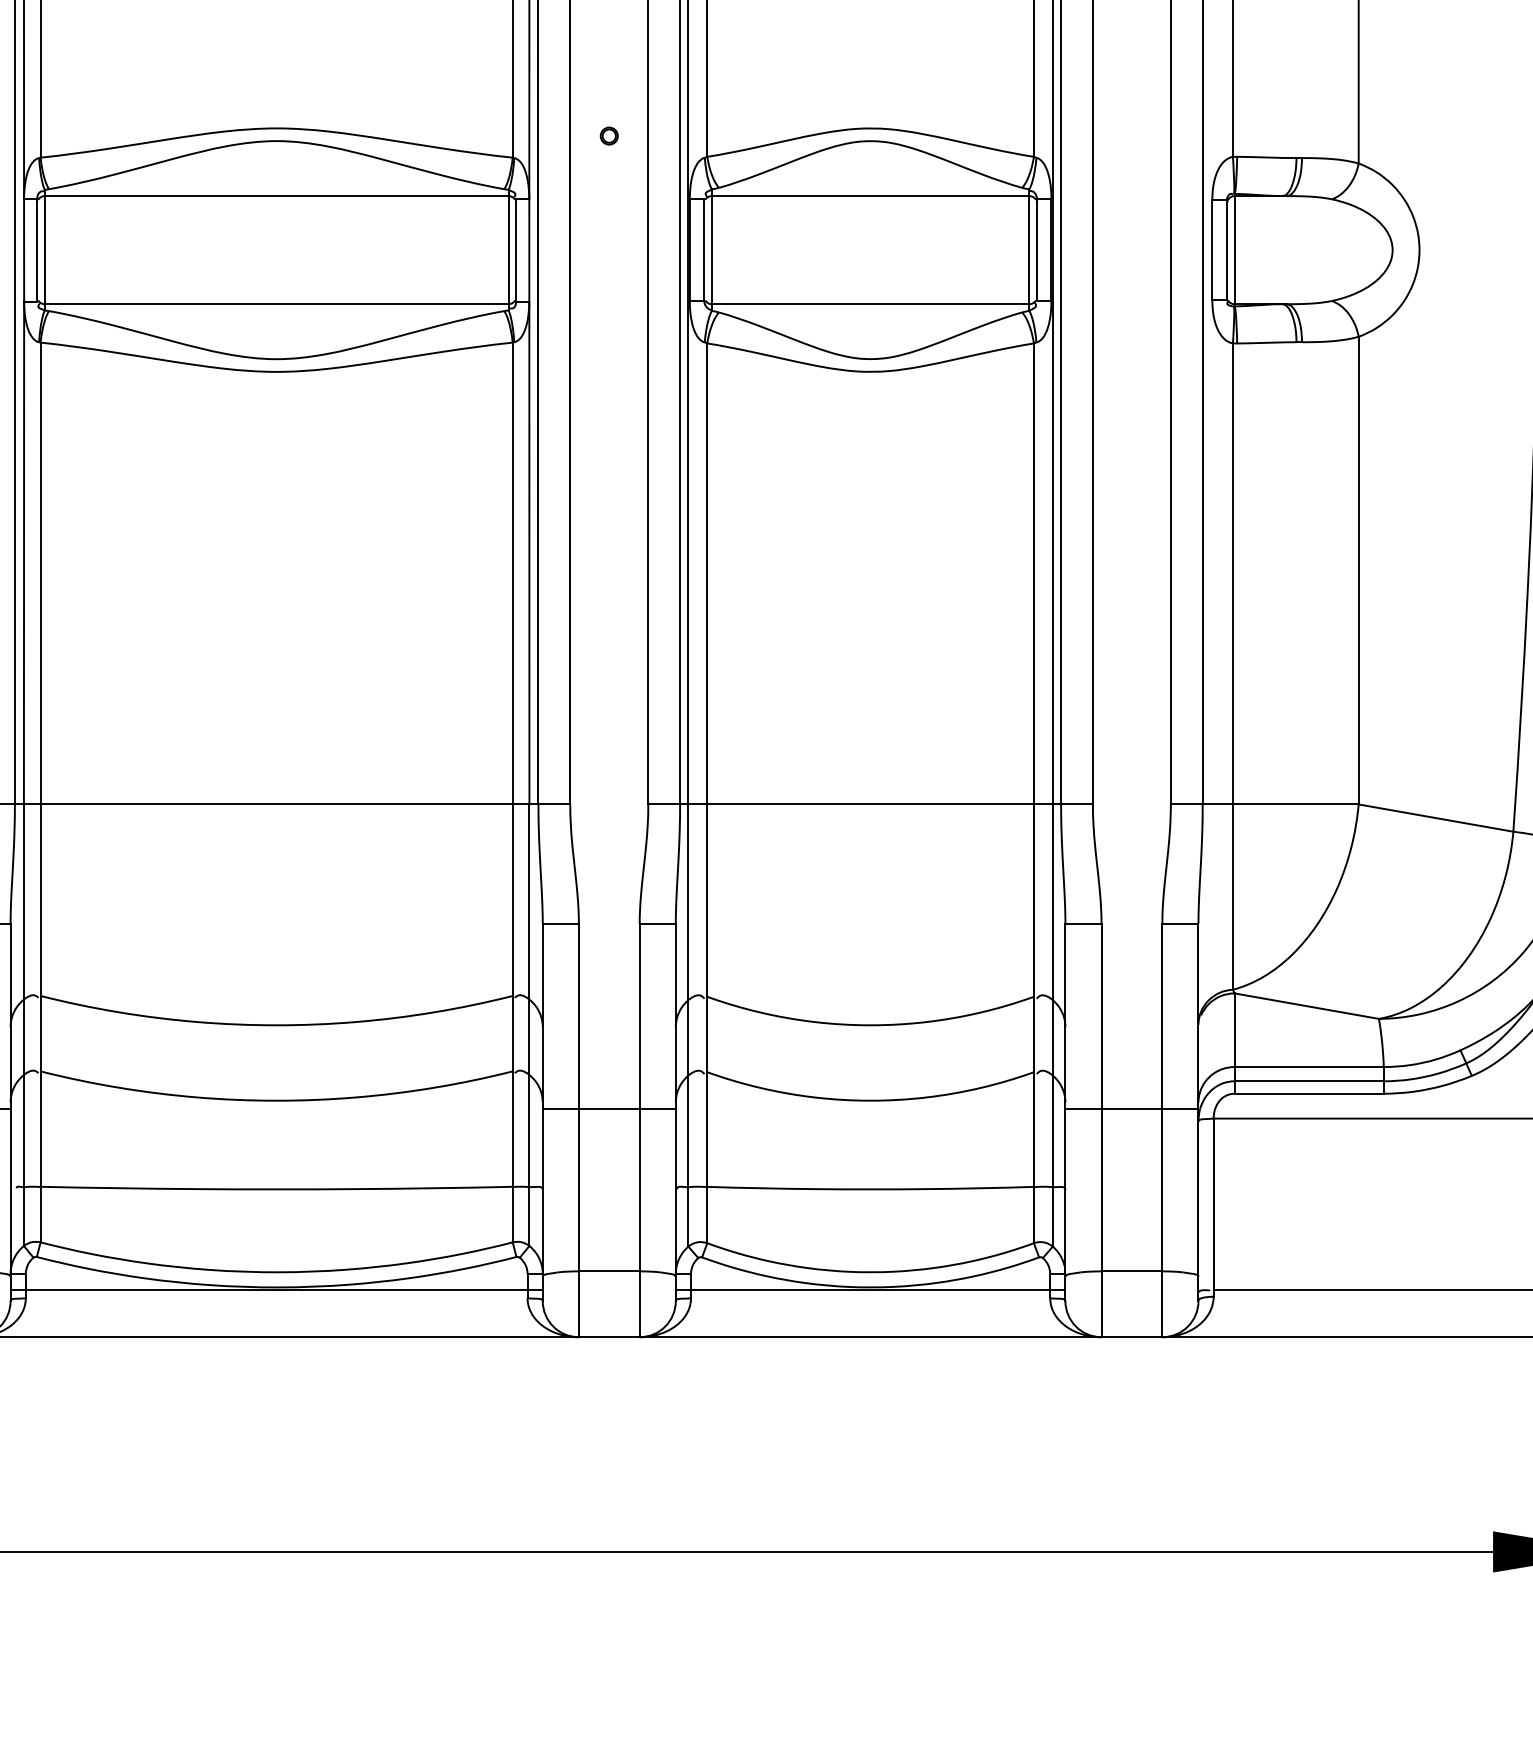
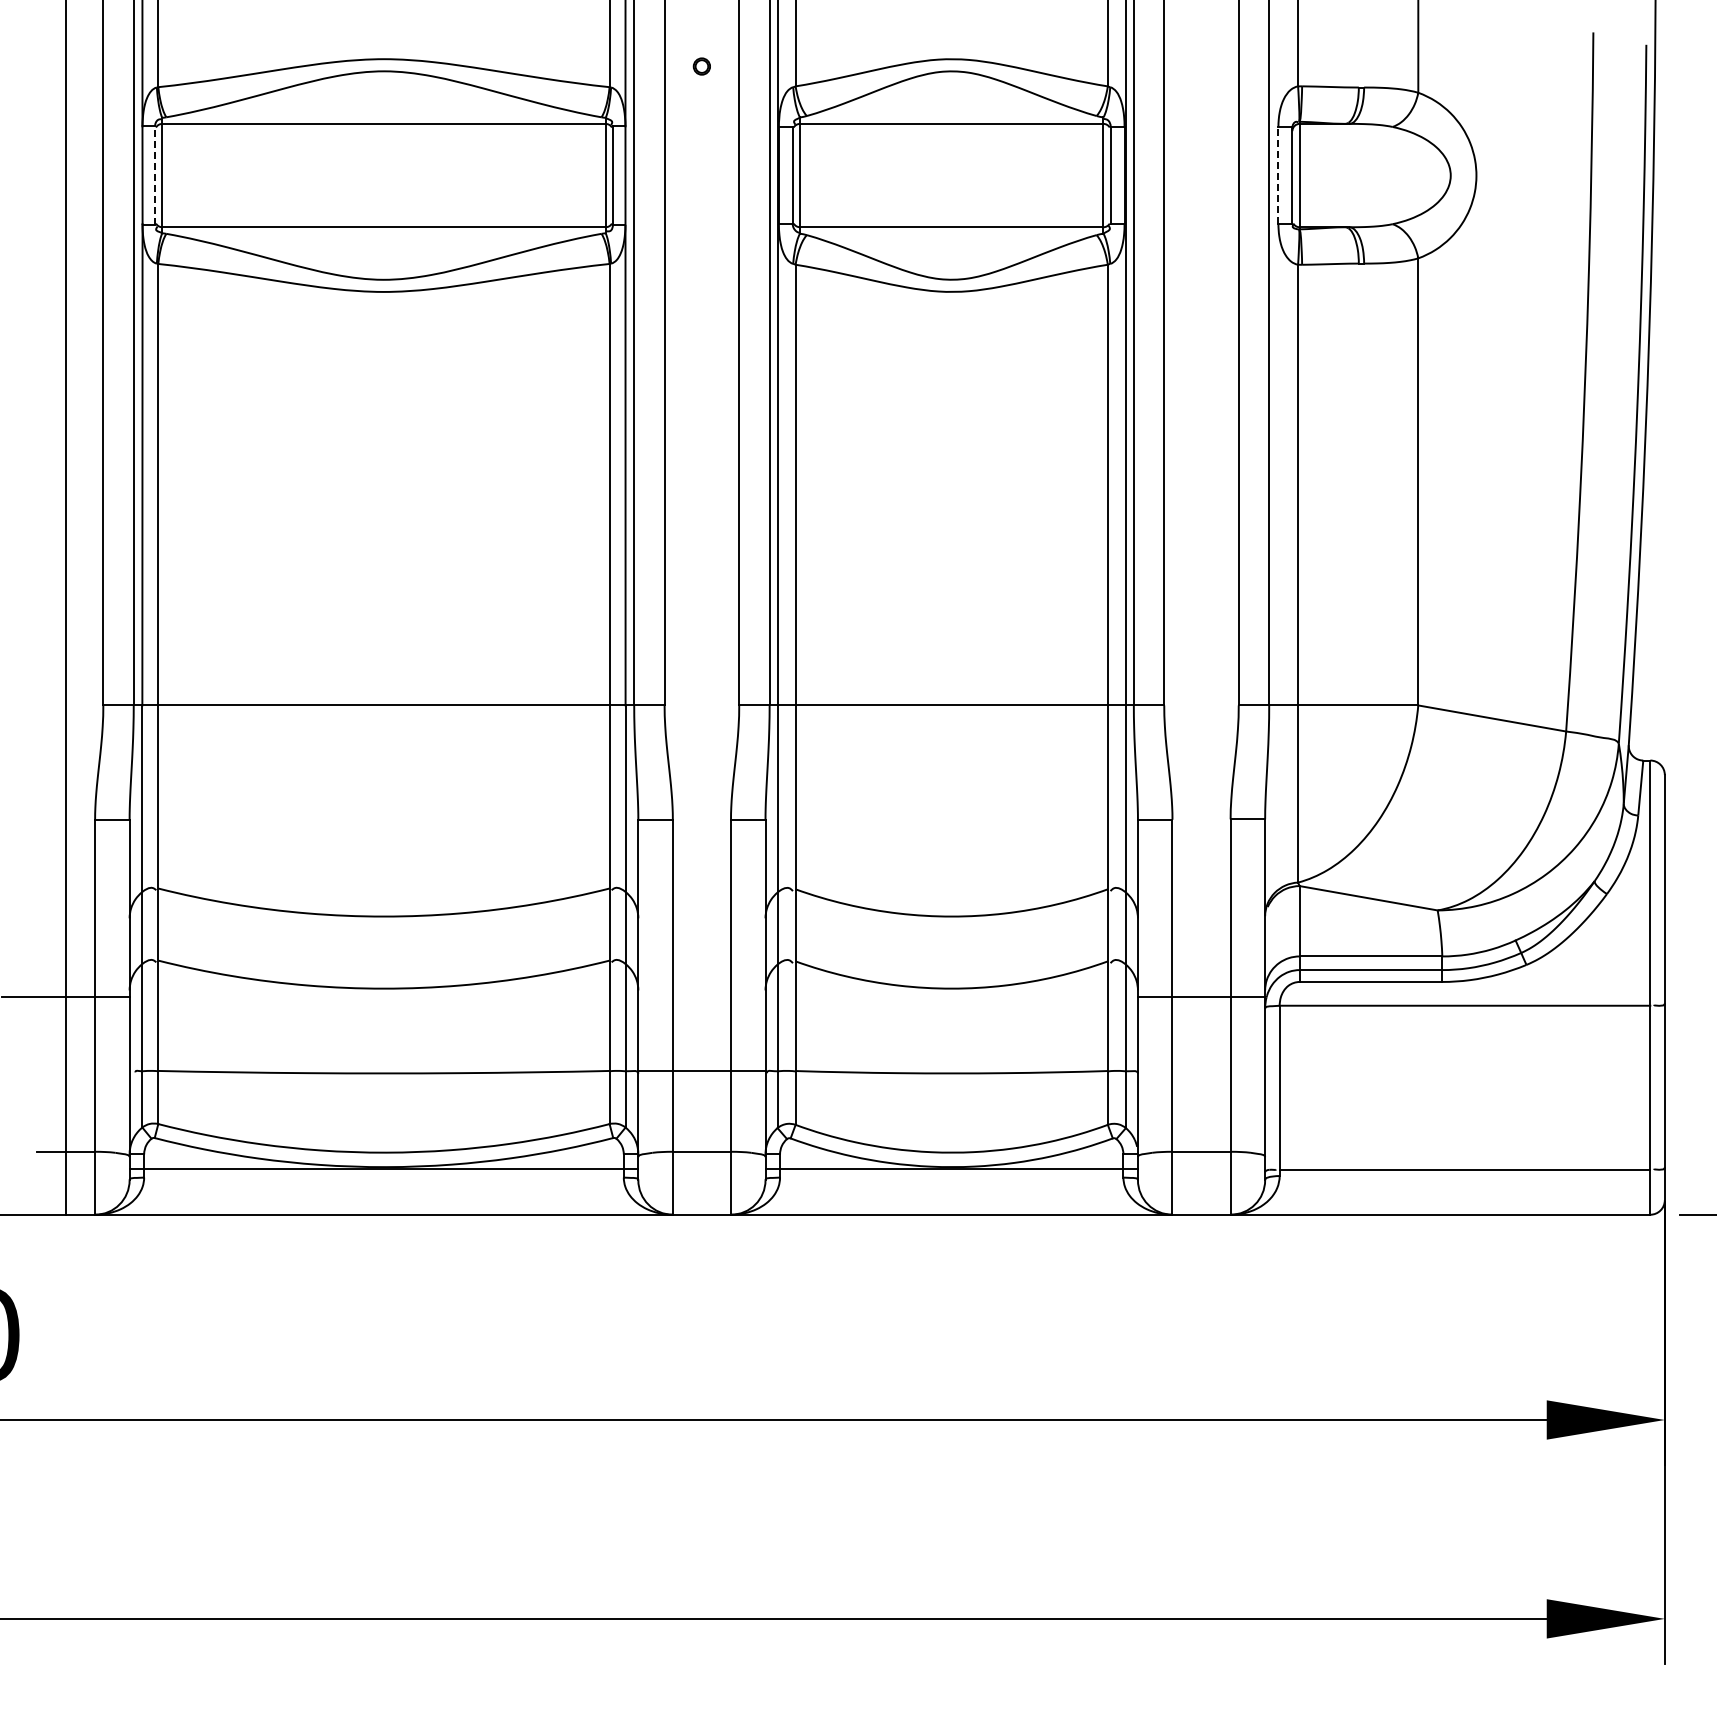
line: (37, 250) -> (155, 175), solid -> dashed
line: (1212, 250) -> (1278, 175), solid -> dashed
line: (608, 1109) -> (701, 1071), moved

